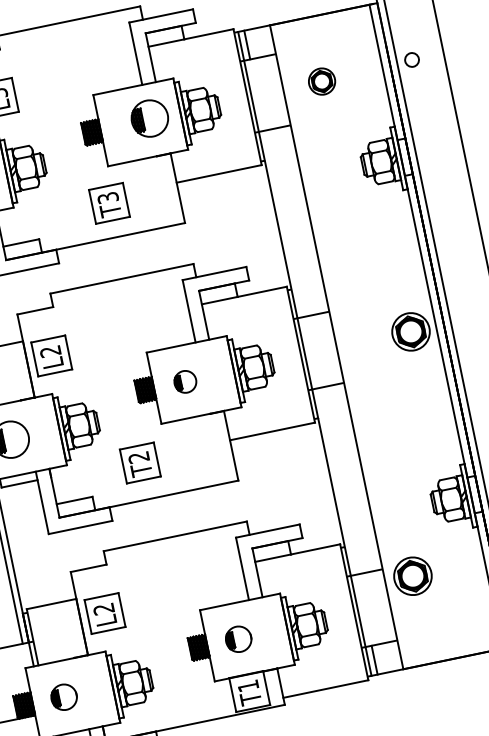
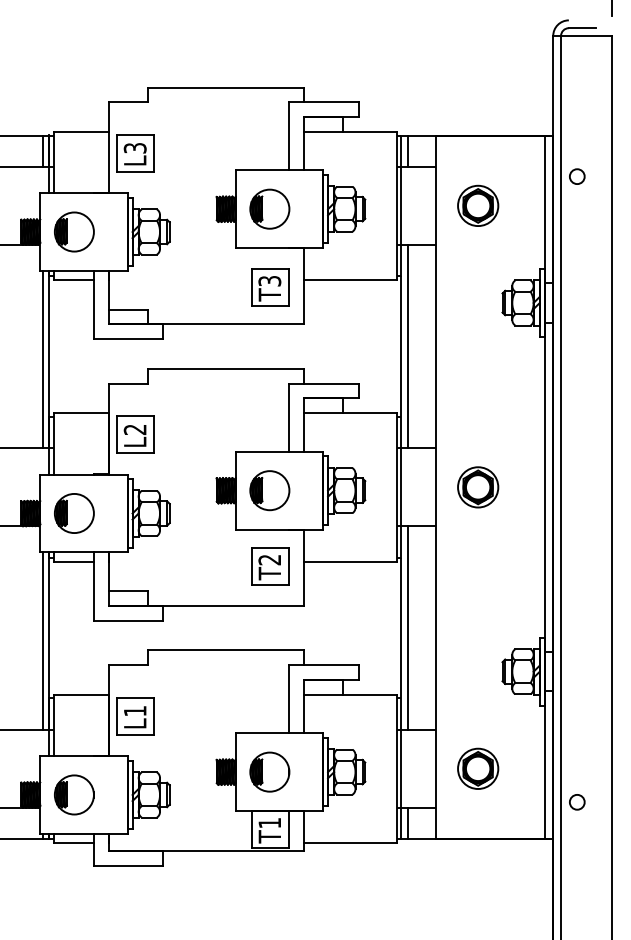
circle: (412, 59) -> (577, 176), moved
part: (322, 81) -> (478, 205), size x1.43
part: (149, 118) -> (269, 208), moved
part: (109, 203) -> (270, 287), moved
line: (283, 223) -> (407, 346), added
part: (411, 331) -> (478, 487), moved
part: (184, 381) -> (269, 490), size x1.67
part: (140, 463) -> (270, 566), moved
line: (337, 480) -> (407, 627), added
part: (413, 575) -> (478, 768), moved
text: (103, 609) -> (134, 711), L2 -> L1
part: (238, 638) -> (269, 771), size x1.43
part: (64, 696) -> (74, 794), size x1.43

